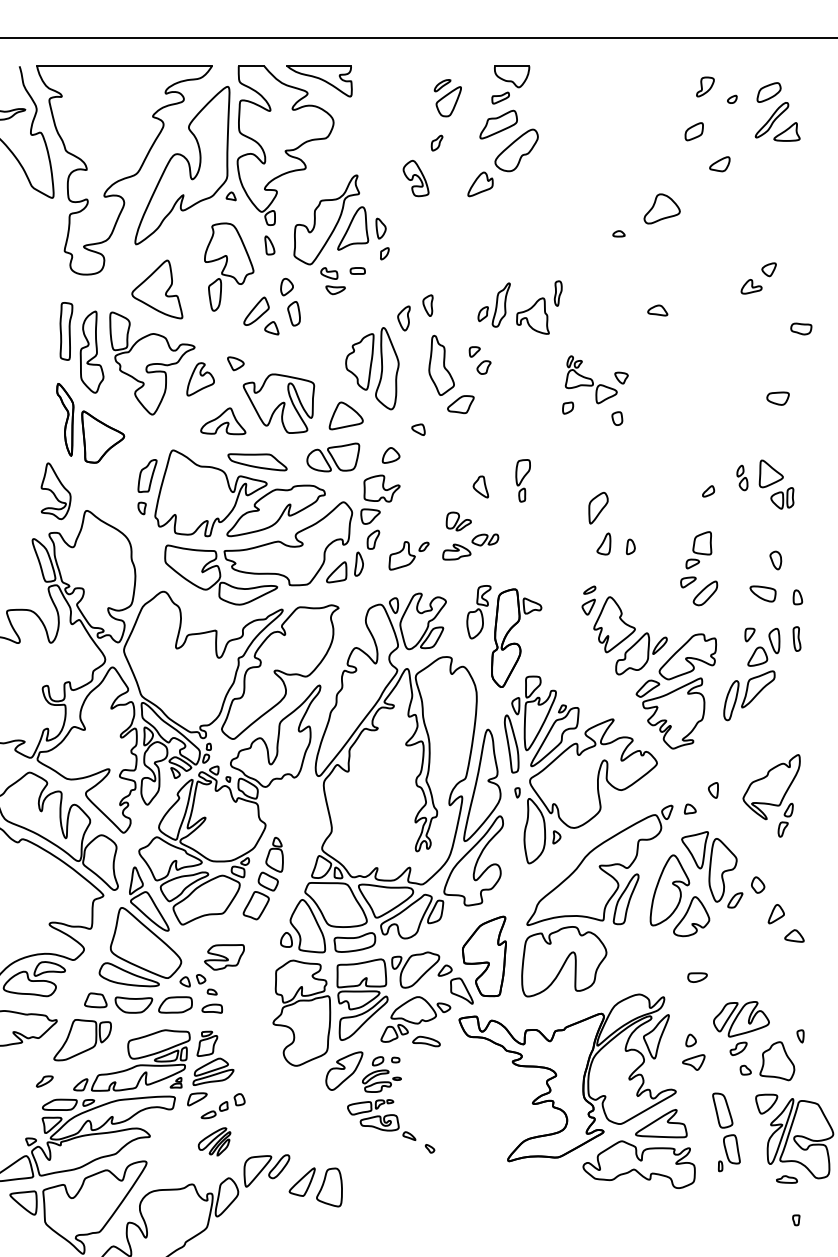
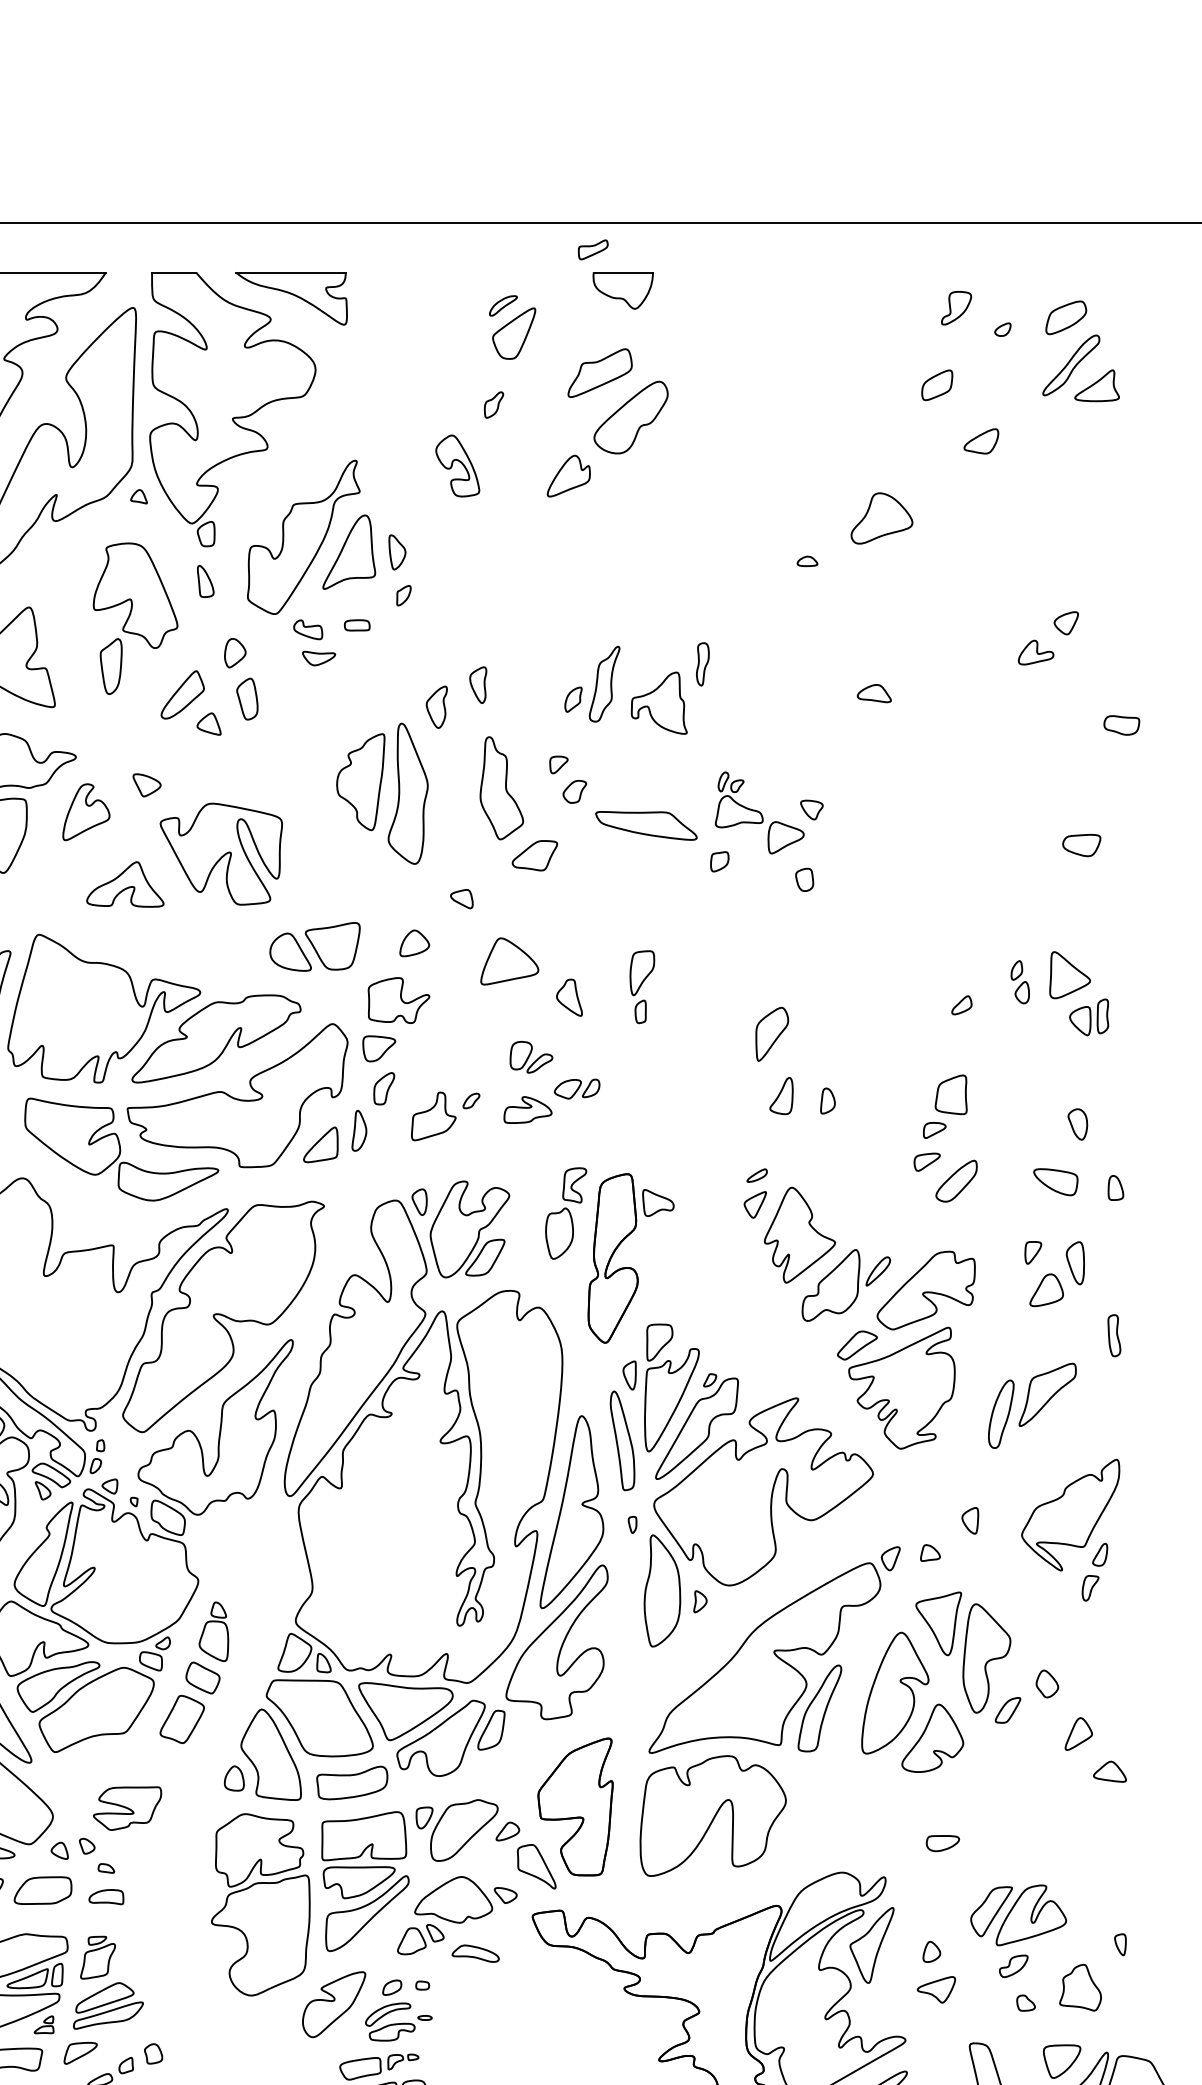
part: (500, 97) -> (592, 248), moved
part: (345, 415) -> (508, 960), moved
part: (257, 462) -> (646, 826), moved
part: (796, 638) -> (1113, 1334), moved
part: (749, 695) -> (1032, 1405), moved
part: (777, 1061) -> (1080, 1988), size x0.7

